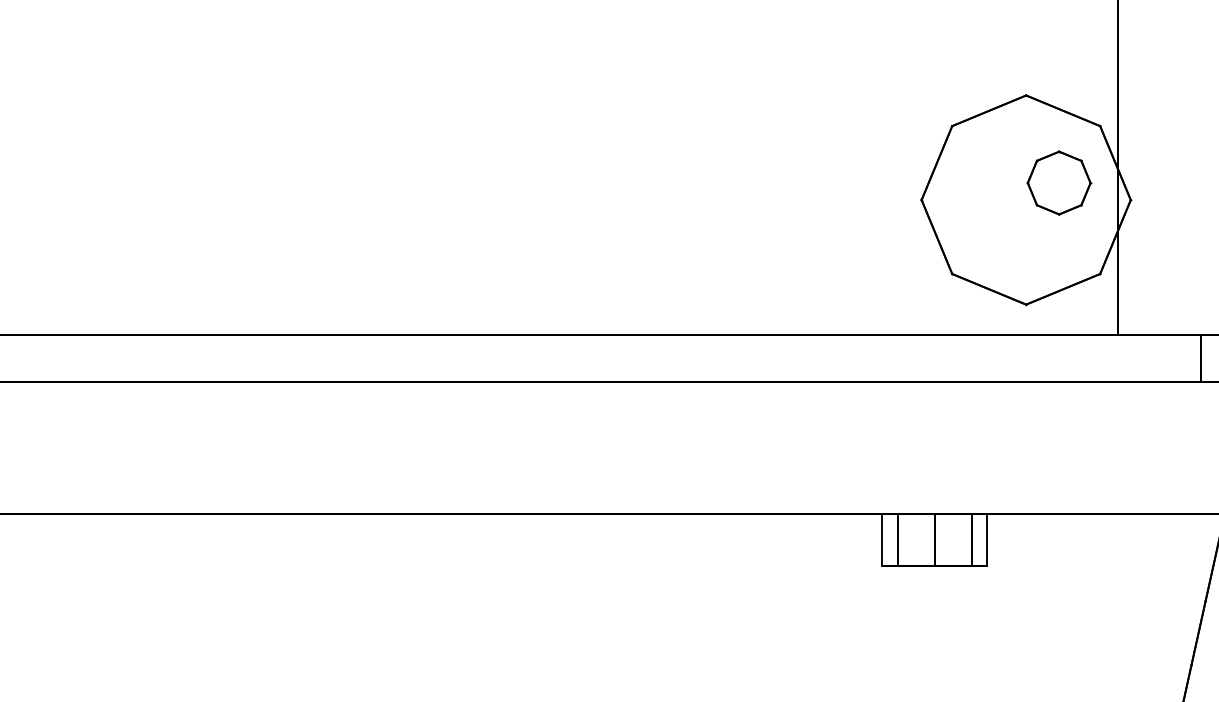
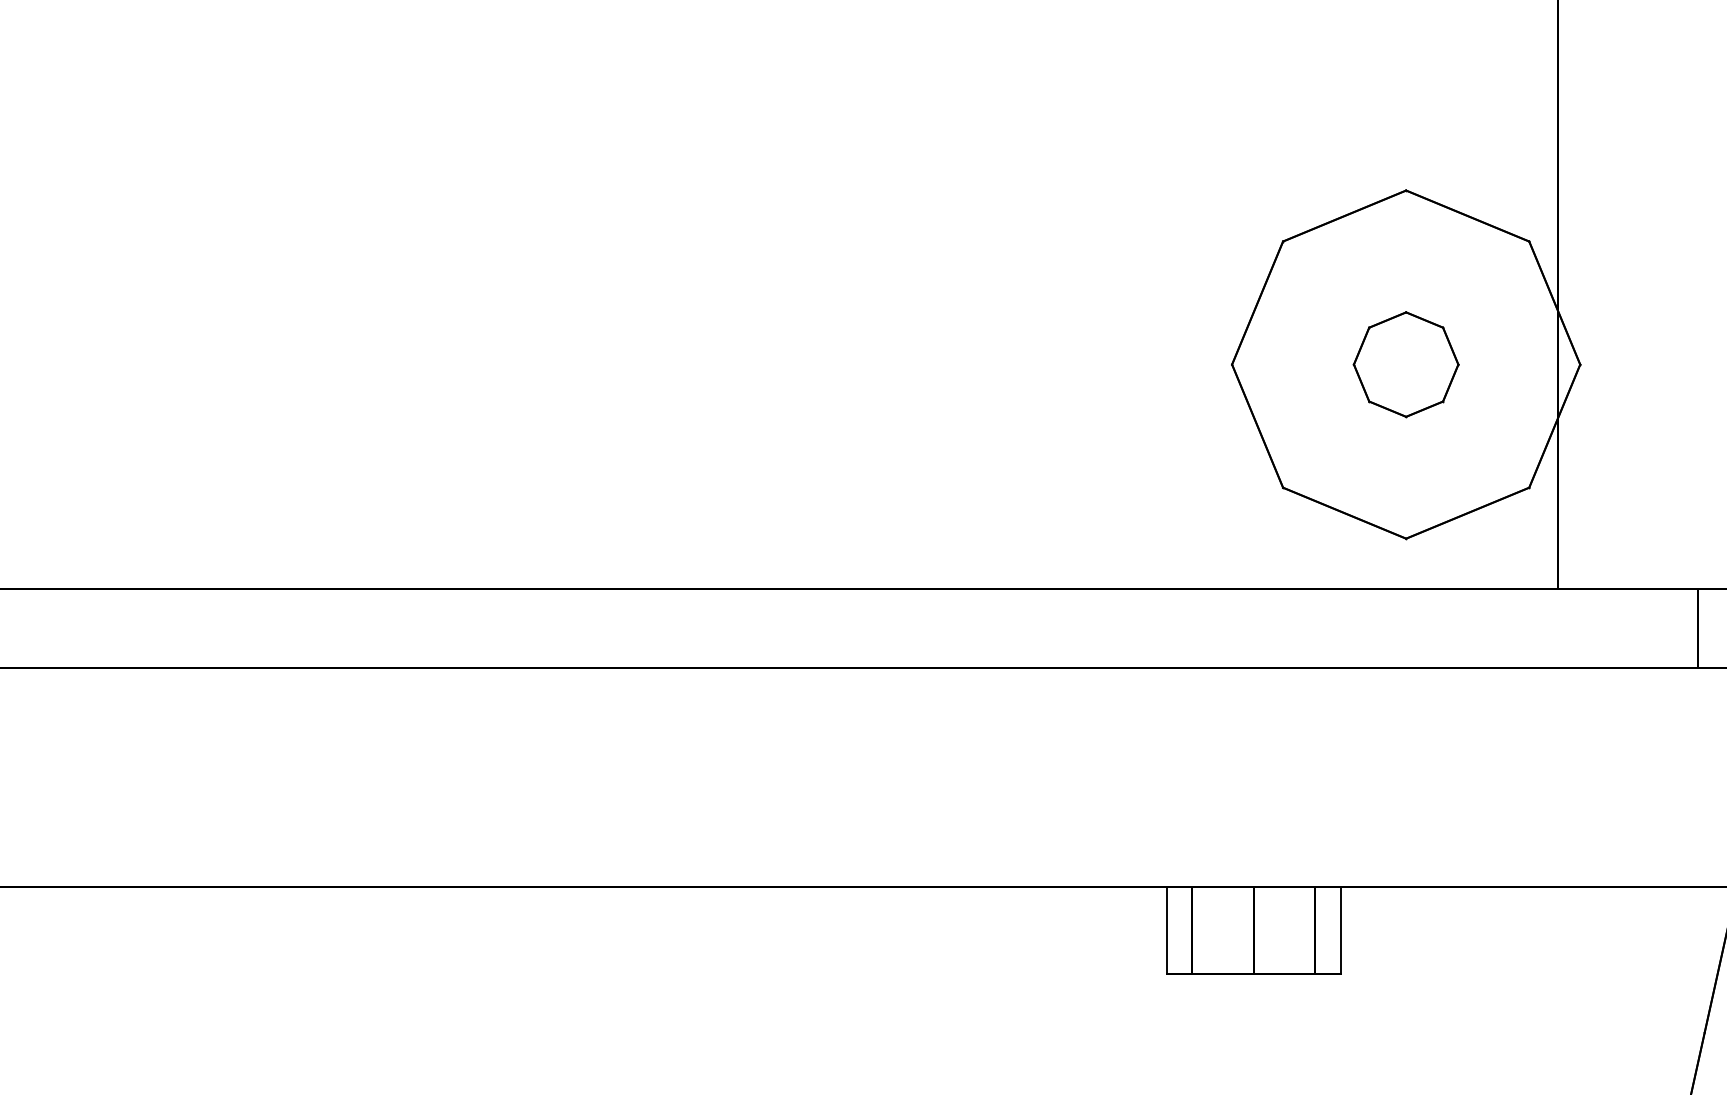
part: (1059, 182) -> (1406, 363), moved

